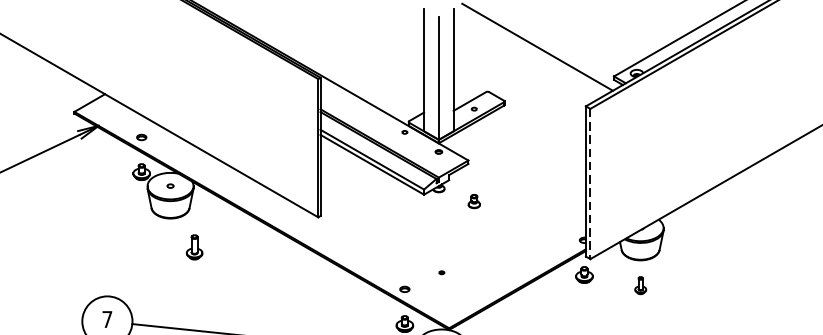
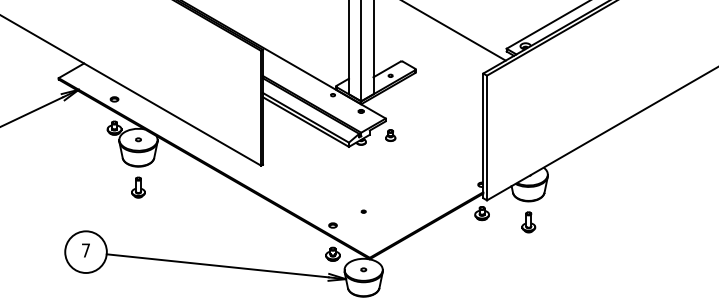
line: (590, 184) -> (487, 138), dashed -> solid
part: (474, 201) -> (390, 135), moved
part: (194, 247) -> (138, 187), moved
part: (640, 285) -> (528, 222), size x1.43

